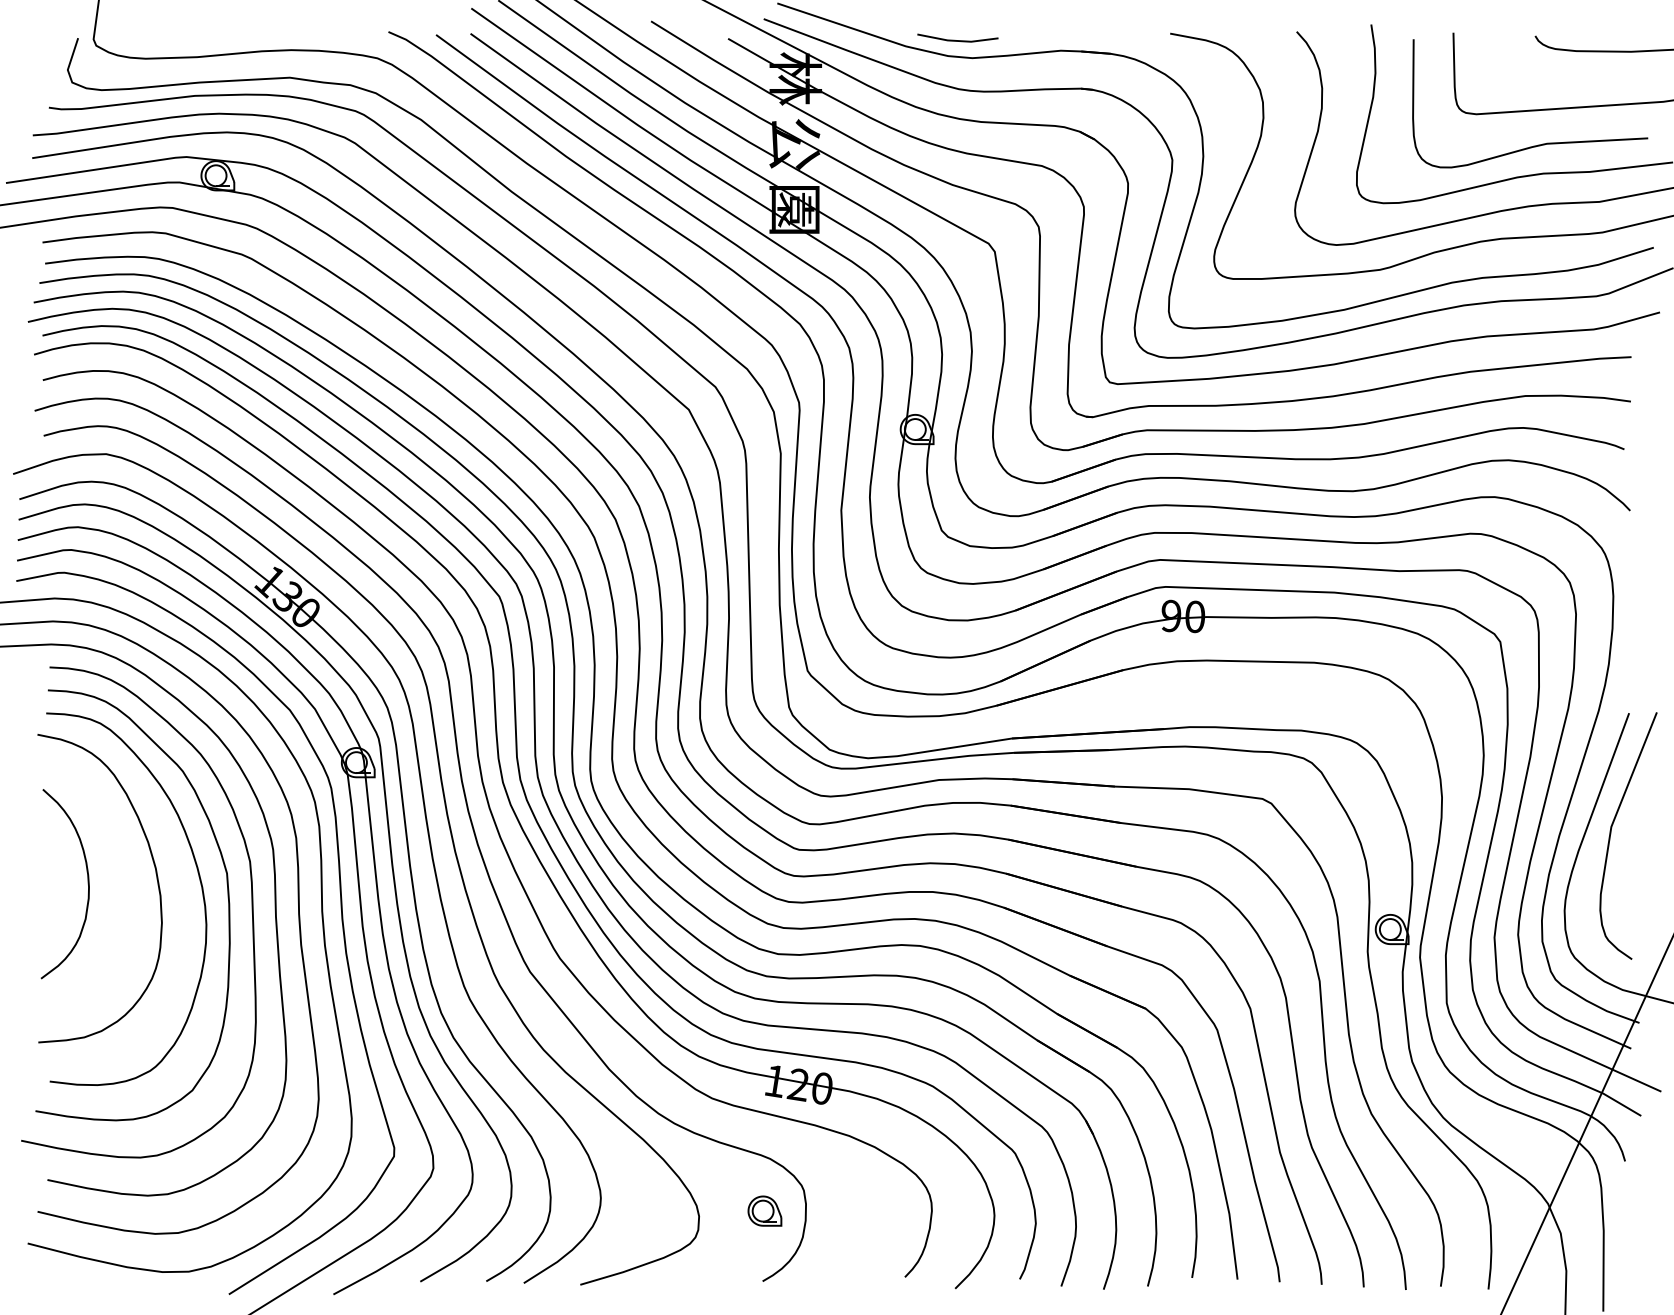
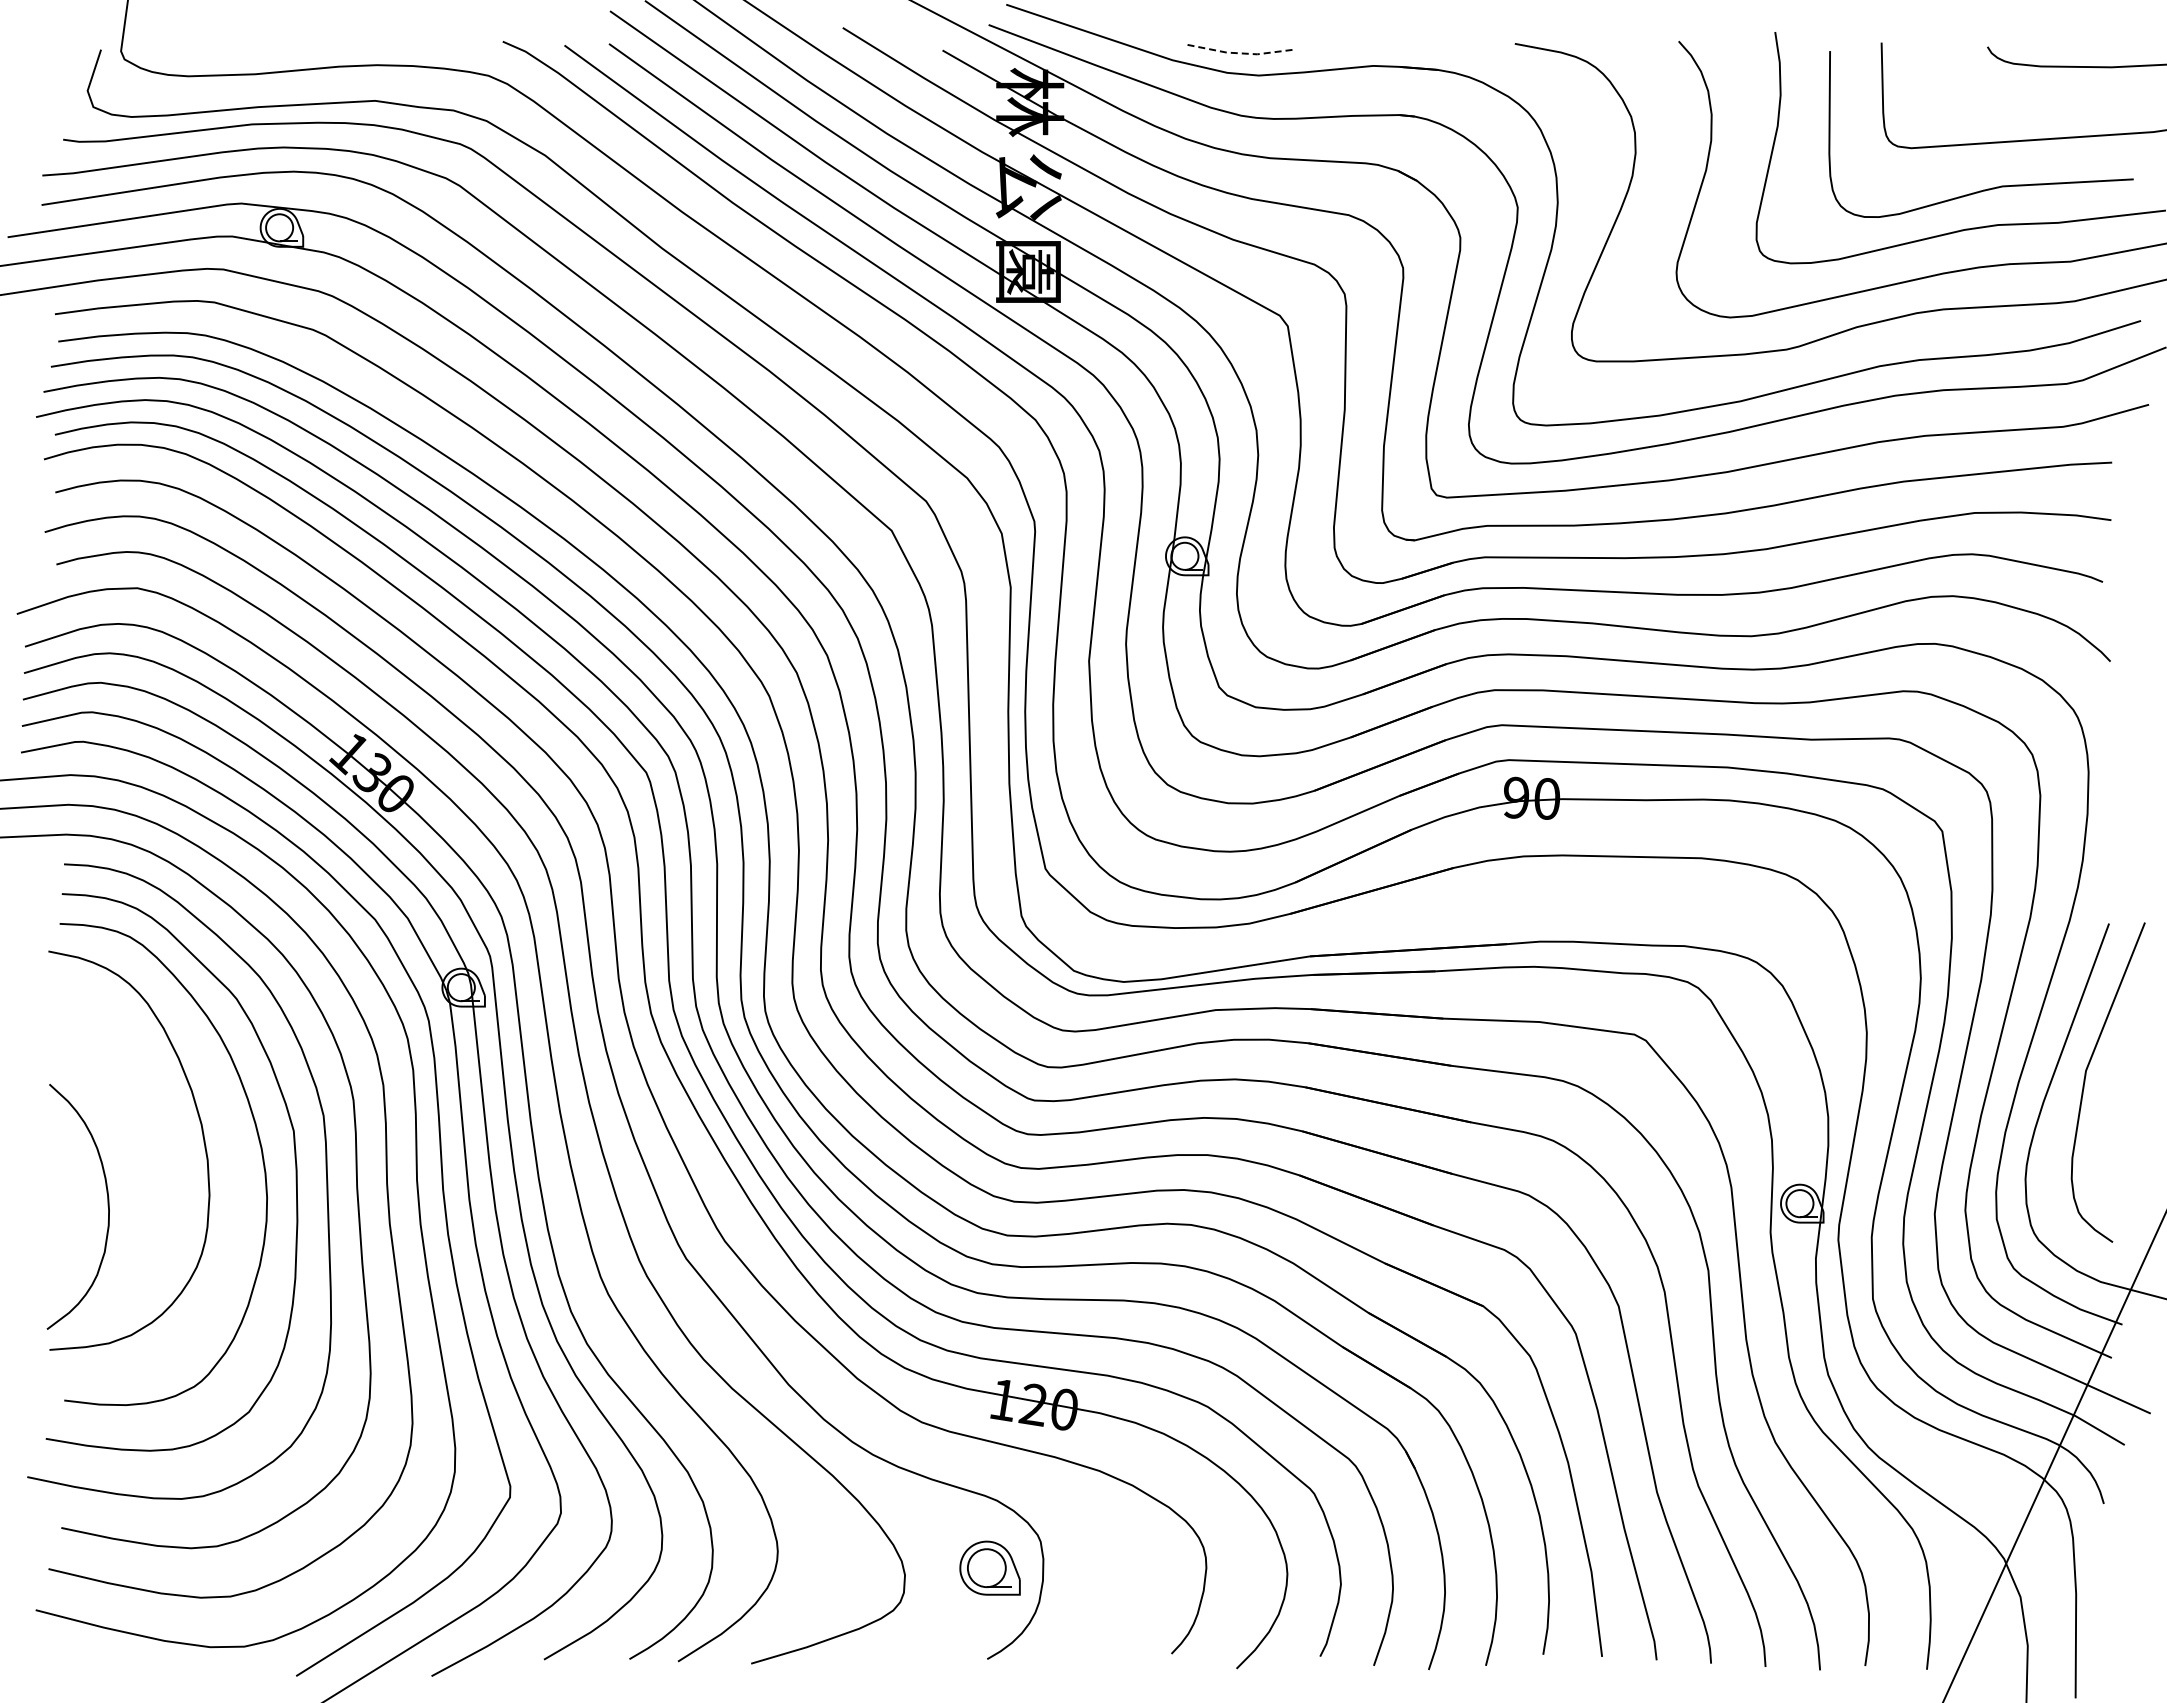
line: (958, 41) -> (1240, 53), solid -> dashed
curve: (87, 883) -> (107, 1206), moved
part: (765, 1211) -> (990, 1568), size x1.4

